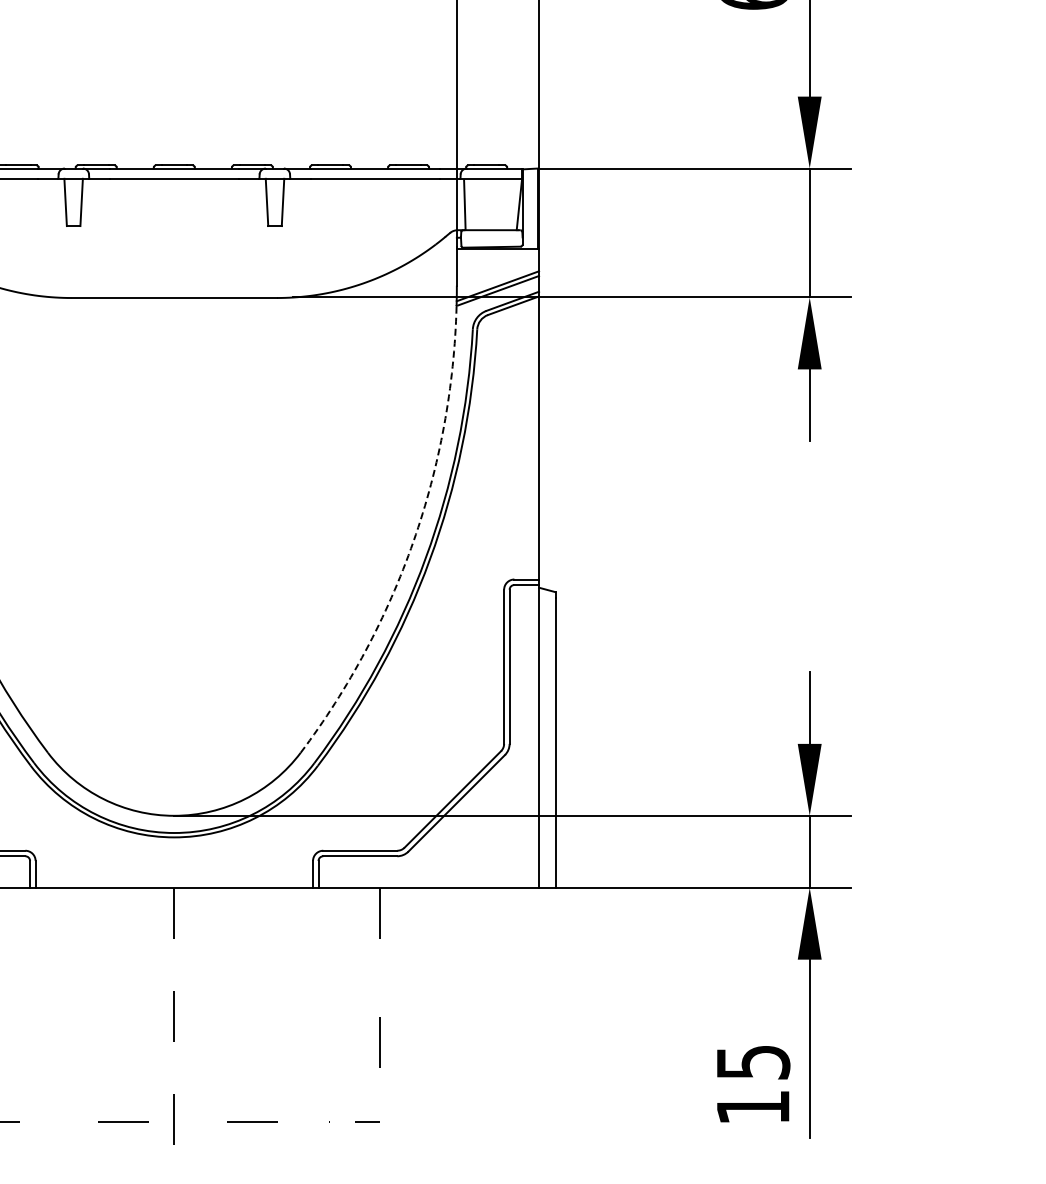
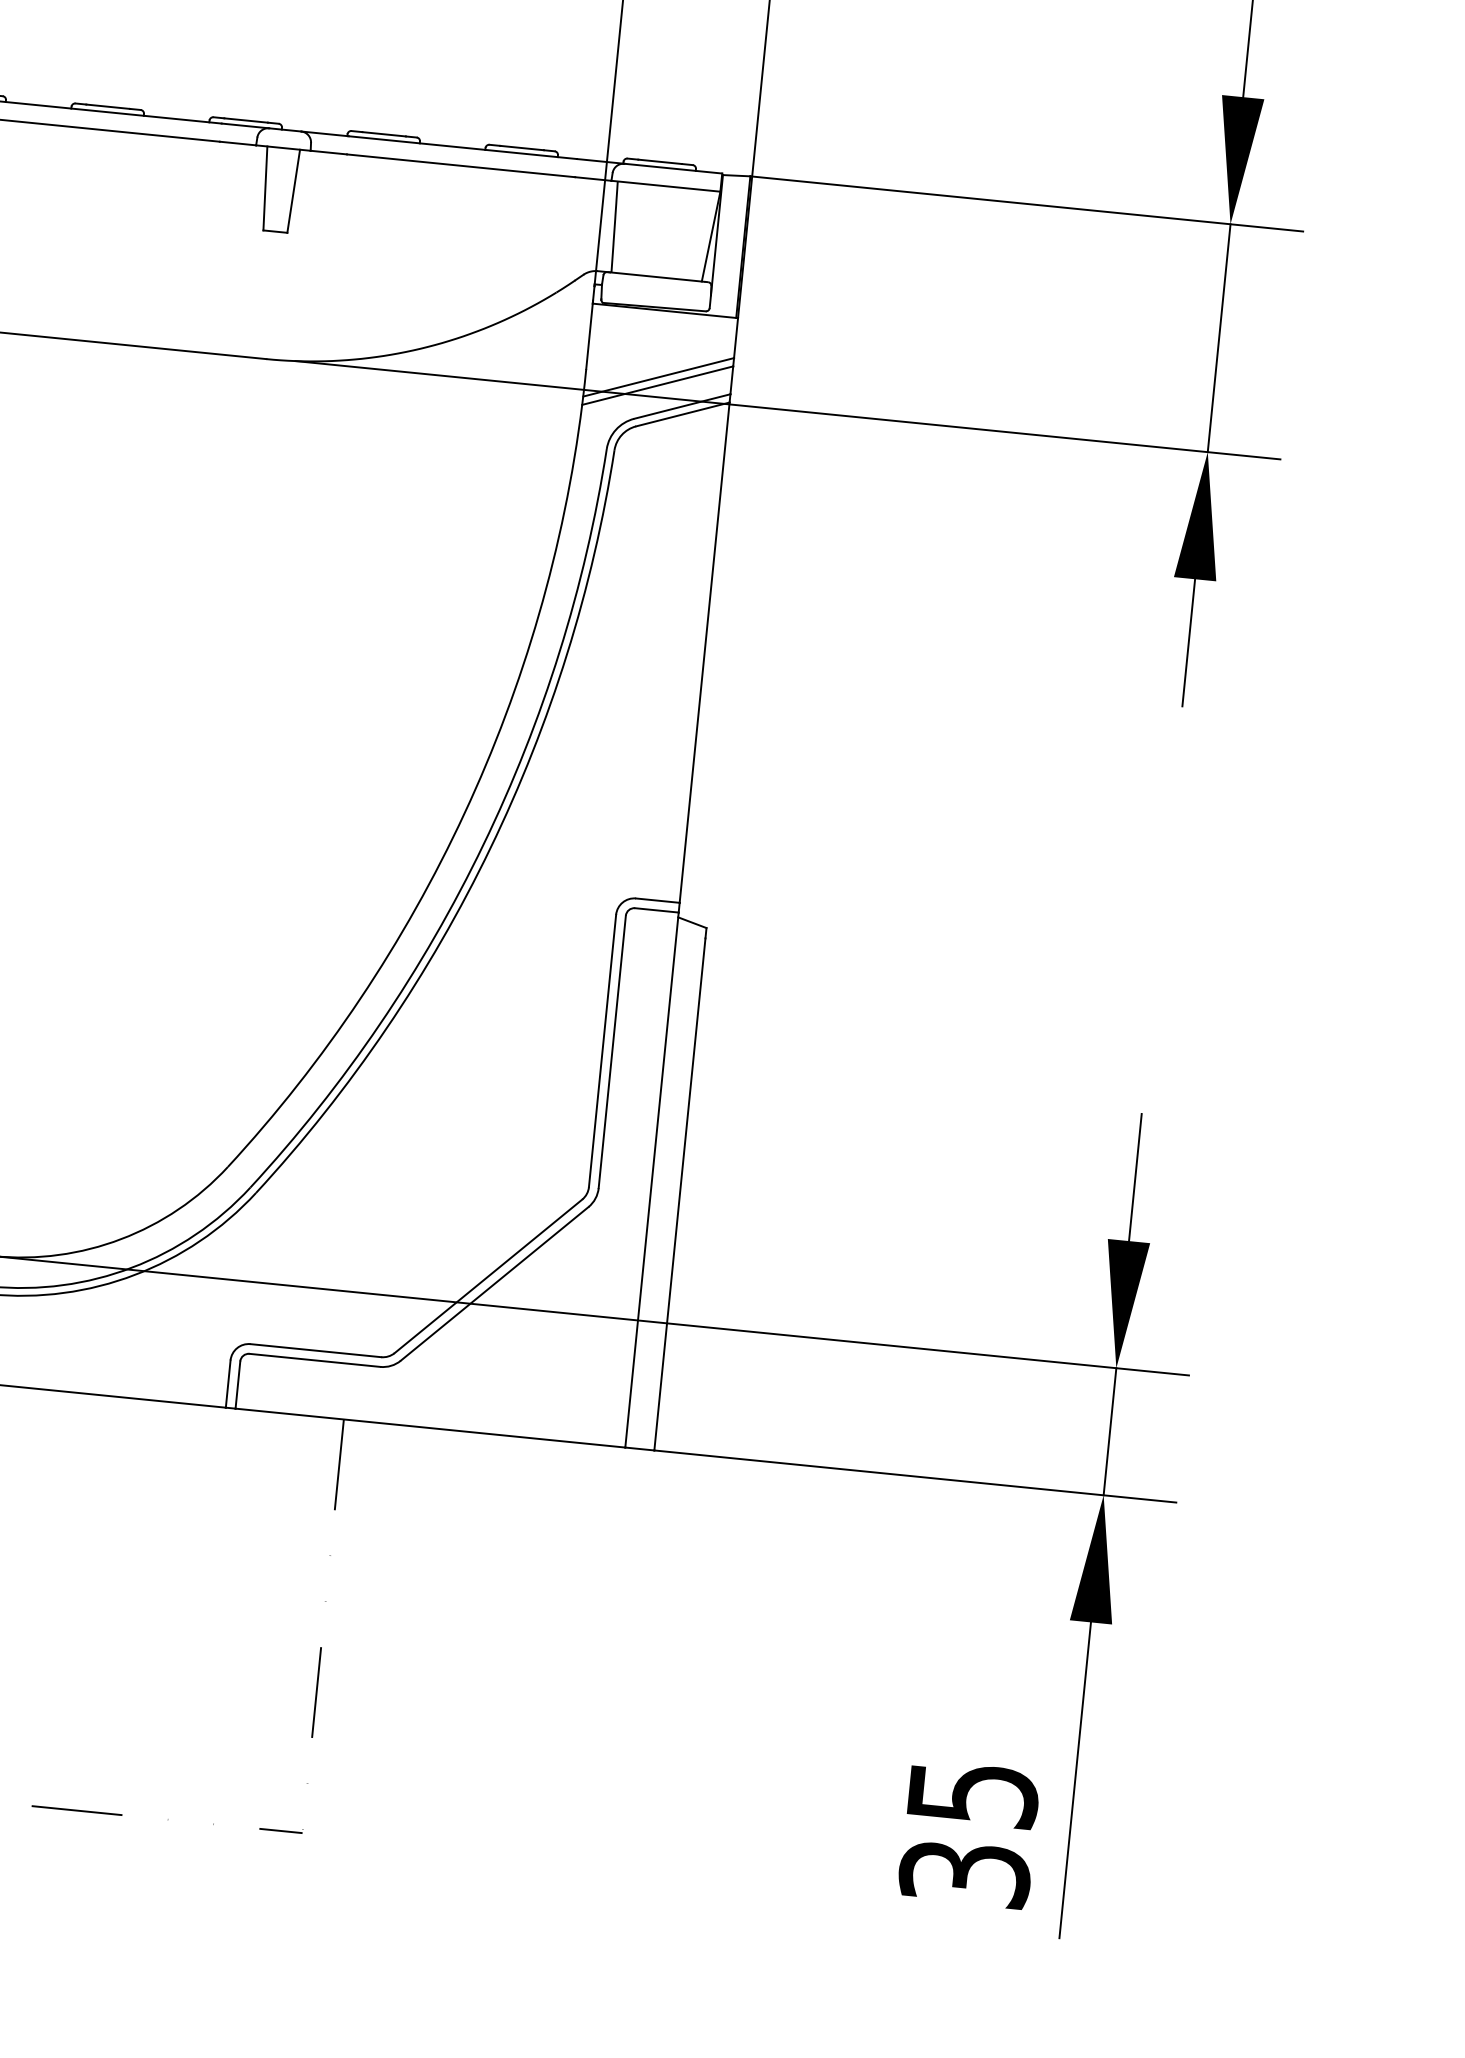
arc: (413, 541) -> (464, 813), dashed -> solid
text: (753, 1107) -> (965, 1873), 15 -> 35

